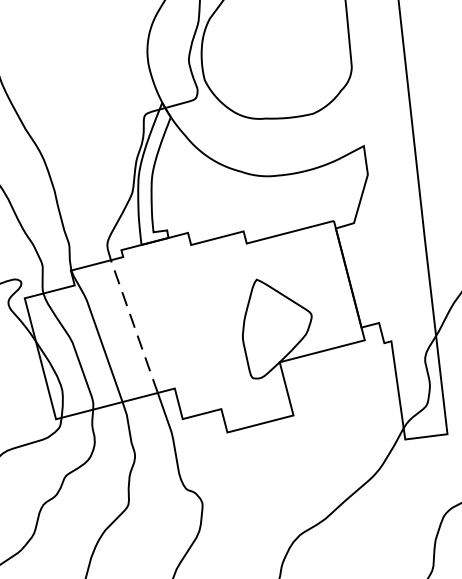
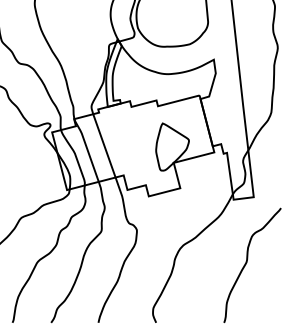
line: (134, 325) -> (104, 145), dashed -> solid

